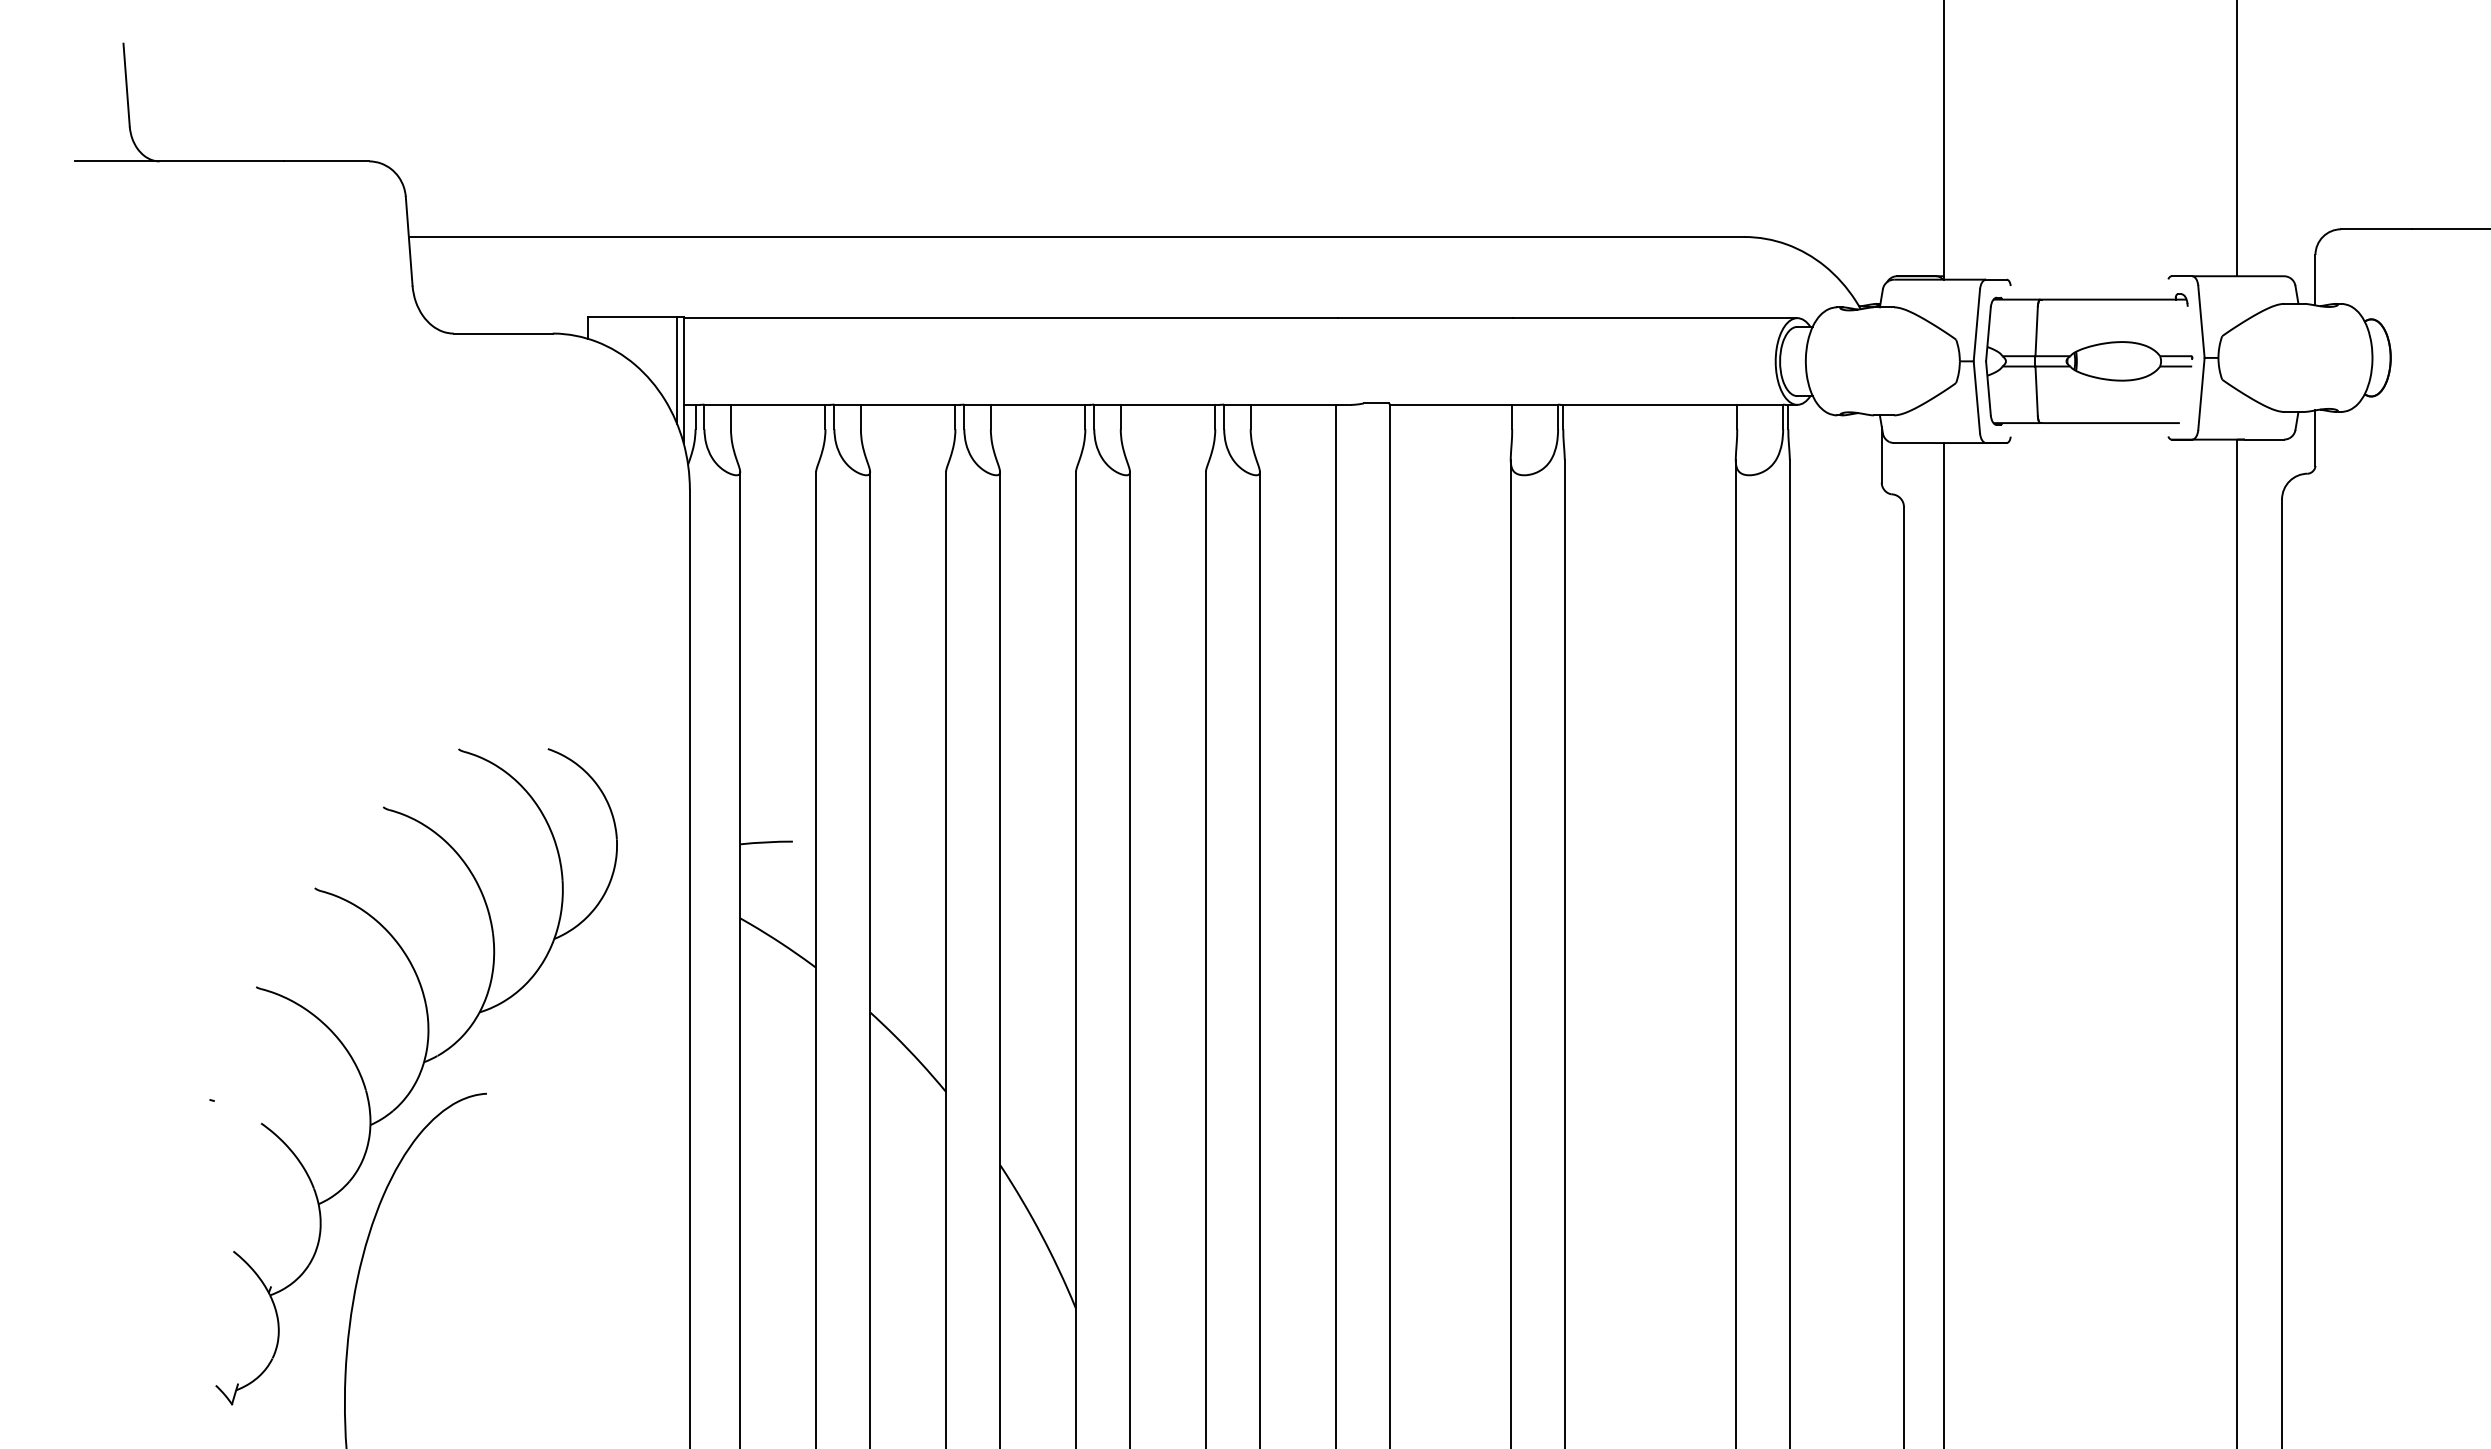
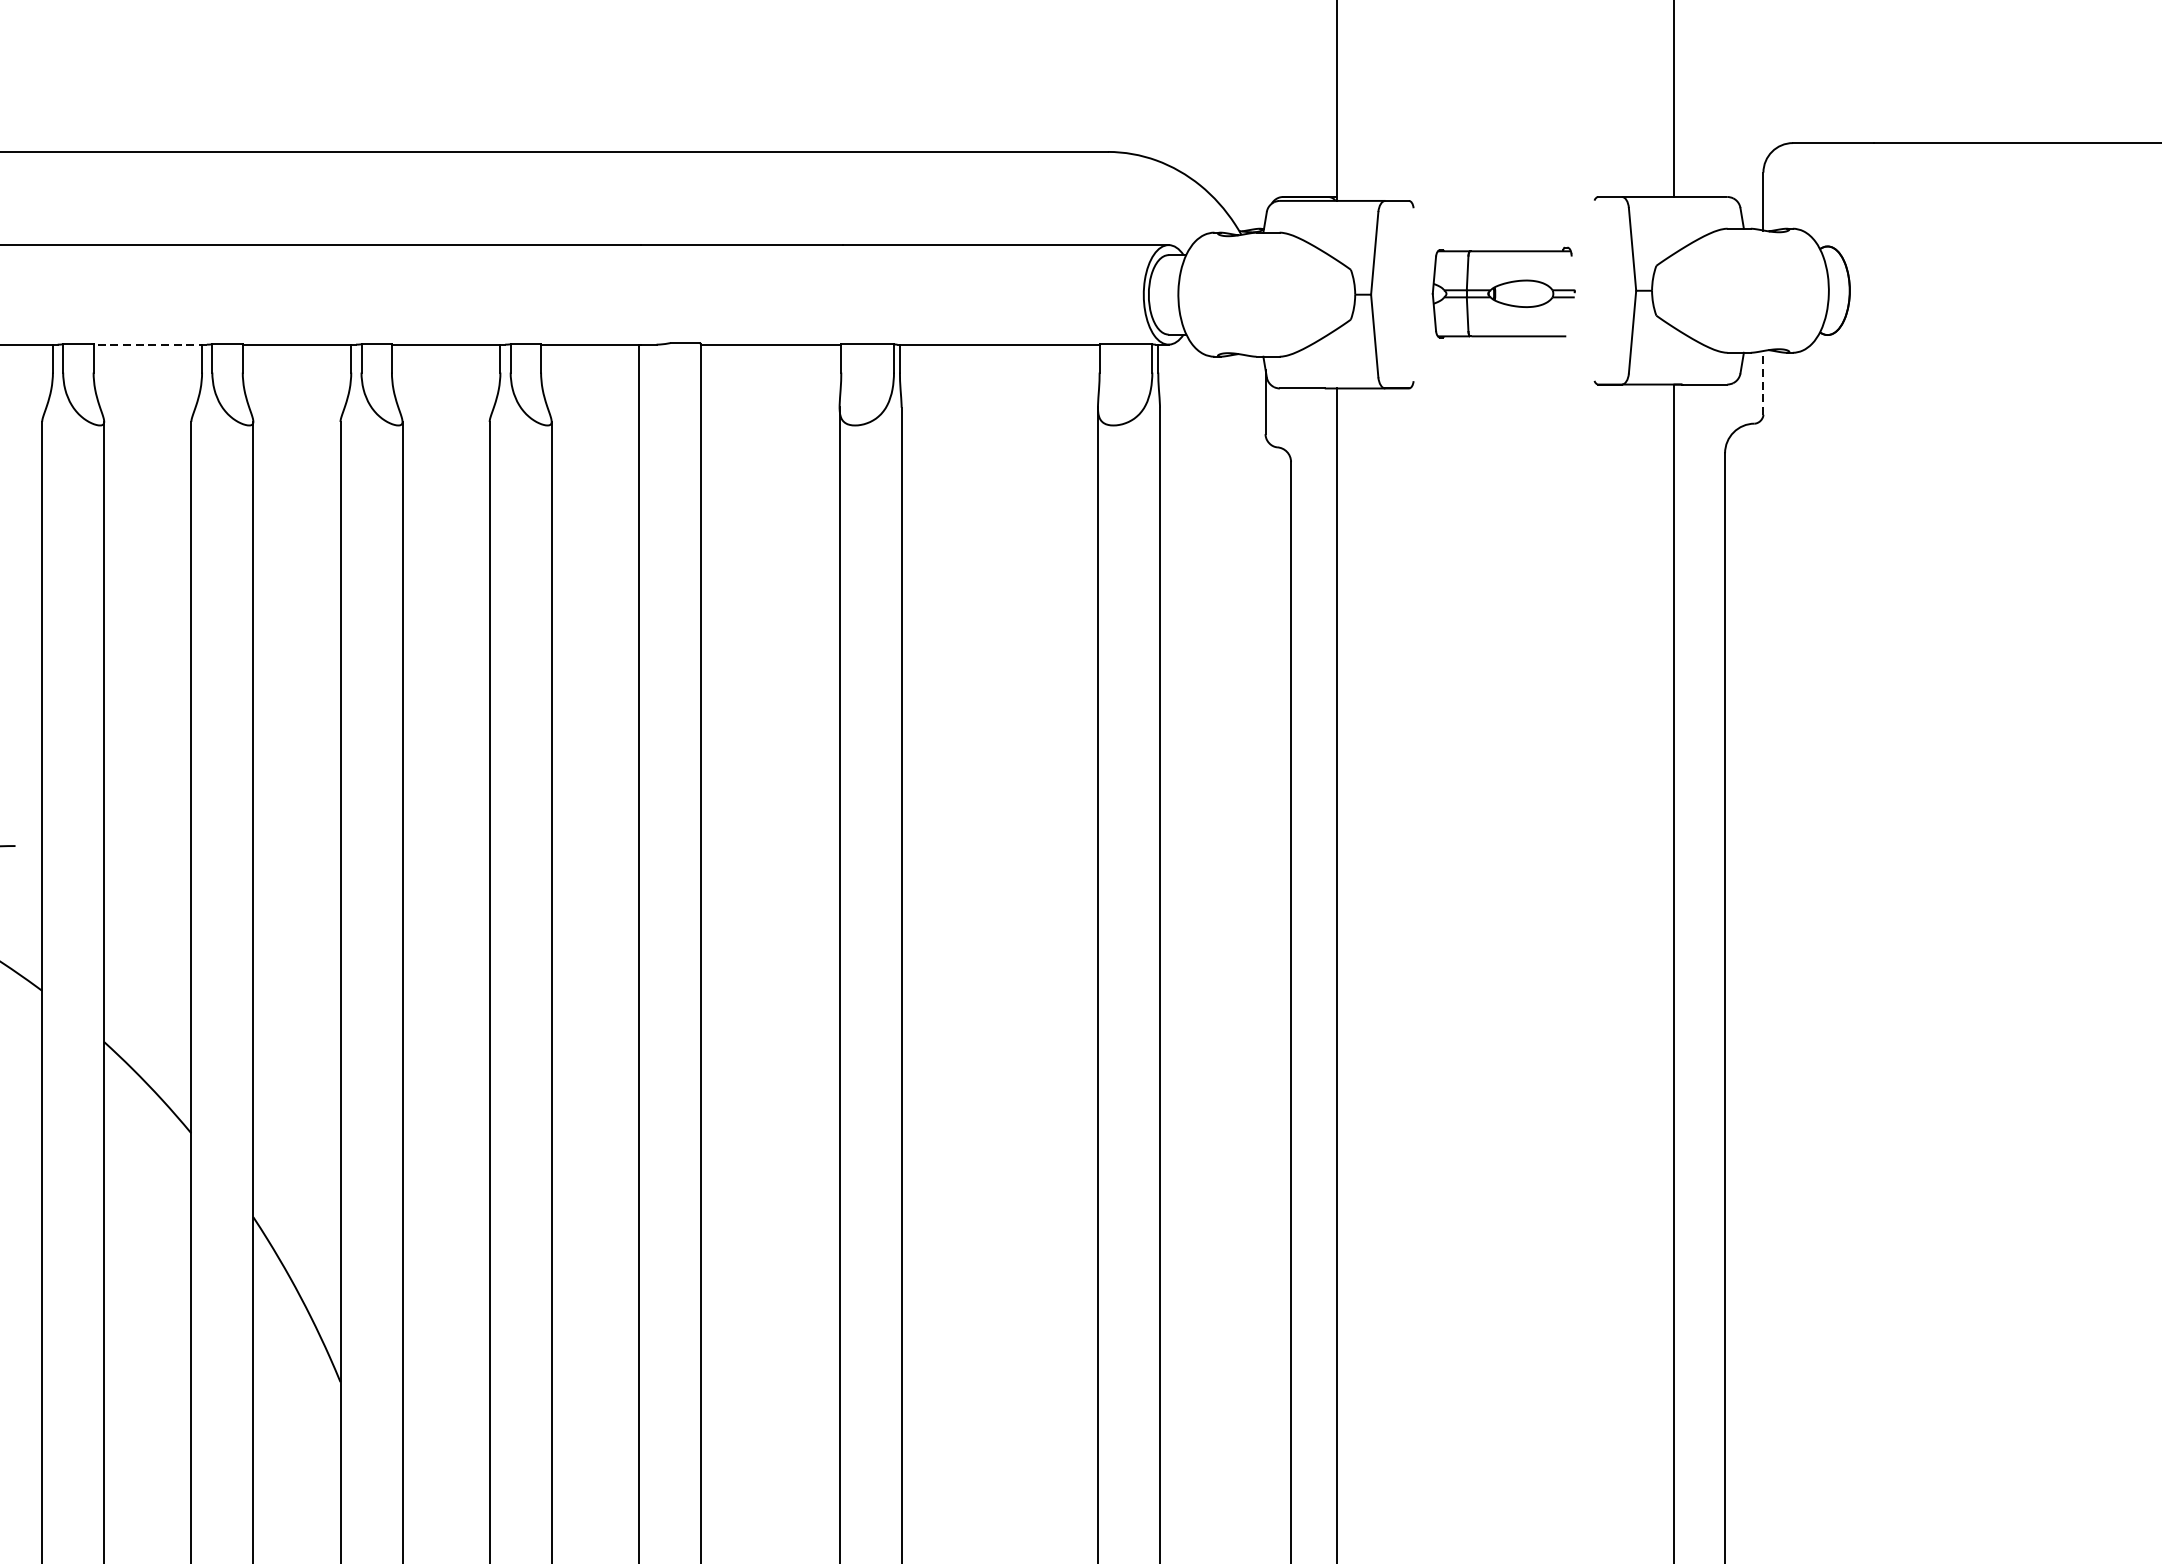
part: (2089, 359) -> (1504, 292), size x0.6
line: (909, 404) -> (149, 344), solid -> dashed
line: (2315, 438) -> (1763, 383), solid -> dashed

